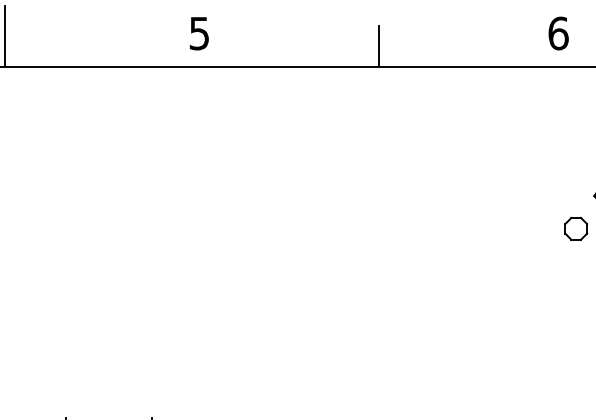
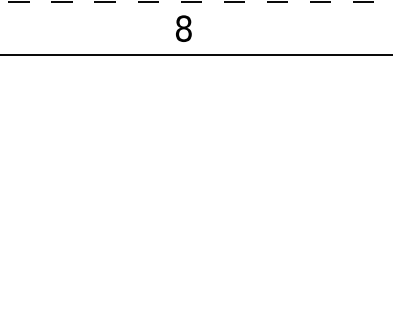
text: (199, 33) -> (183, 28), 5 -> 8
line: (5, 36) -> (30, 31), removed
line: (379, 46) -> (326, 38), removed

